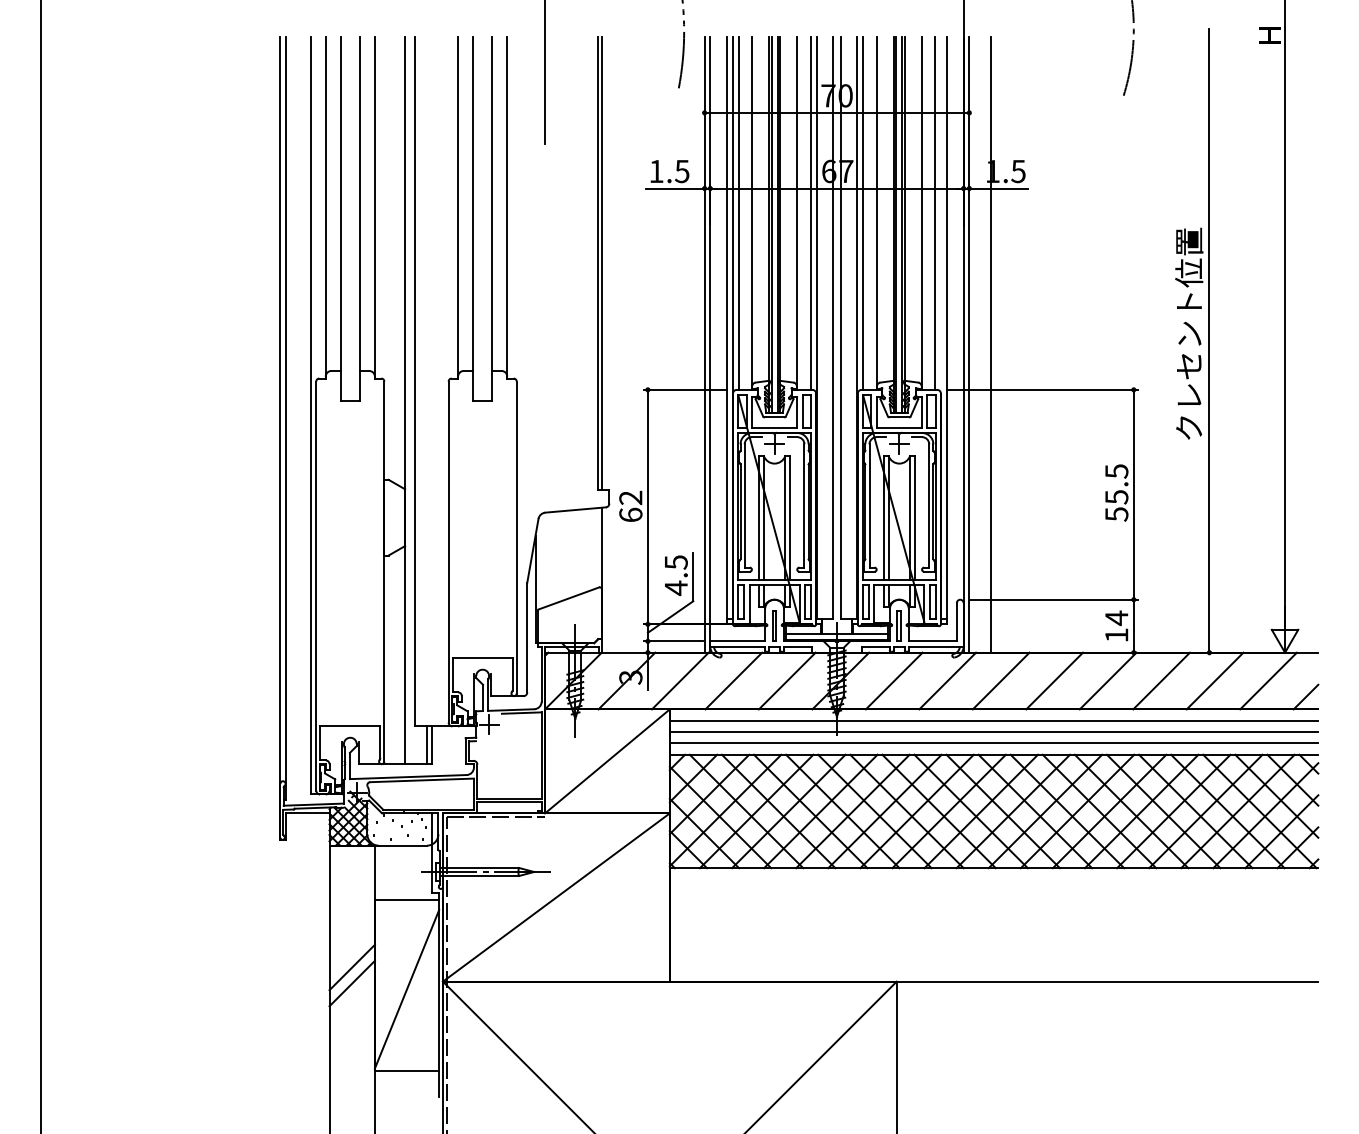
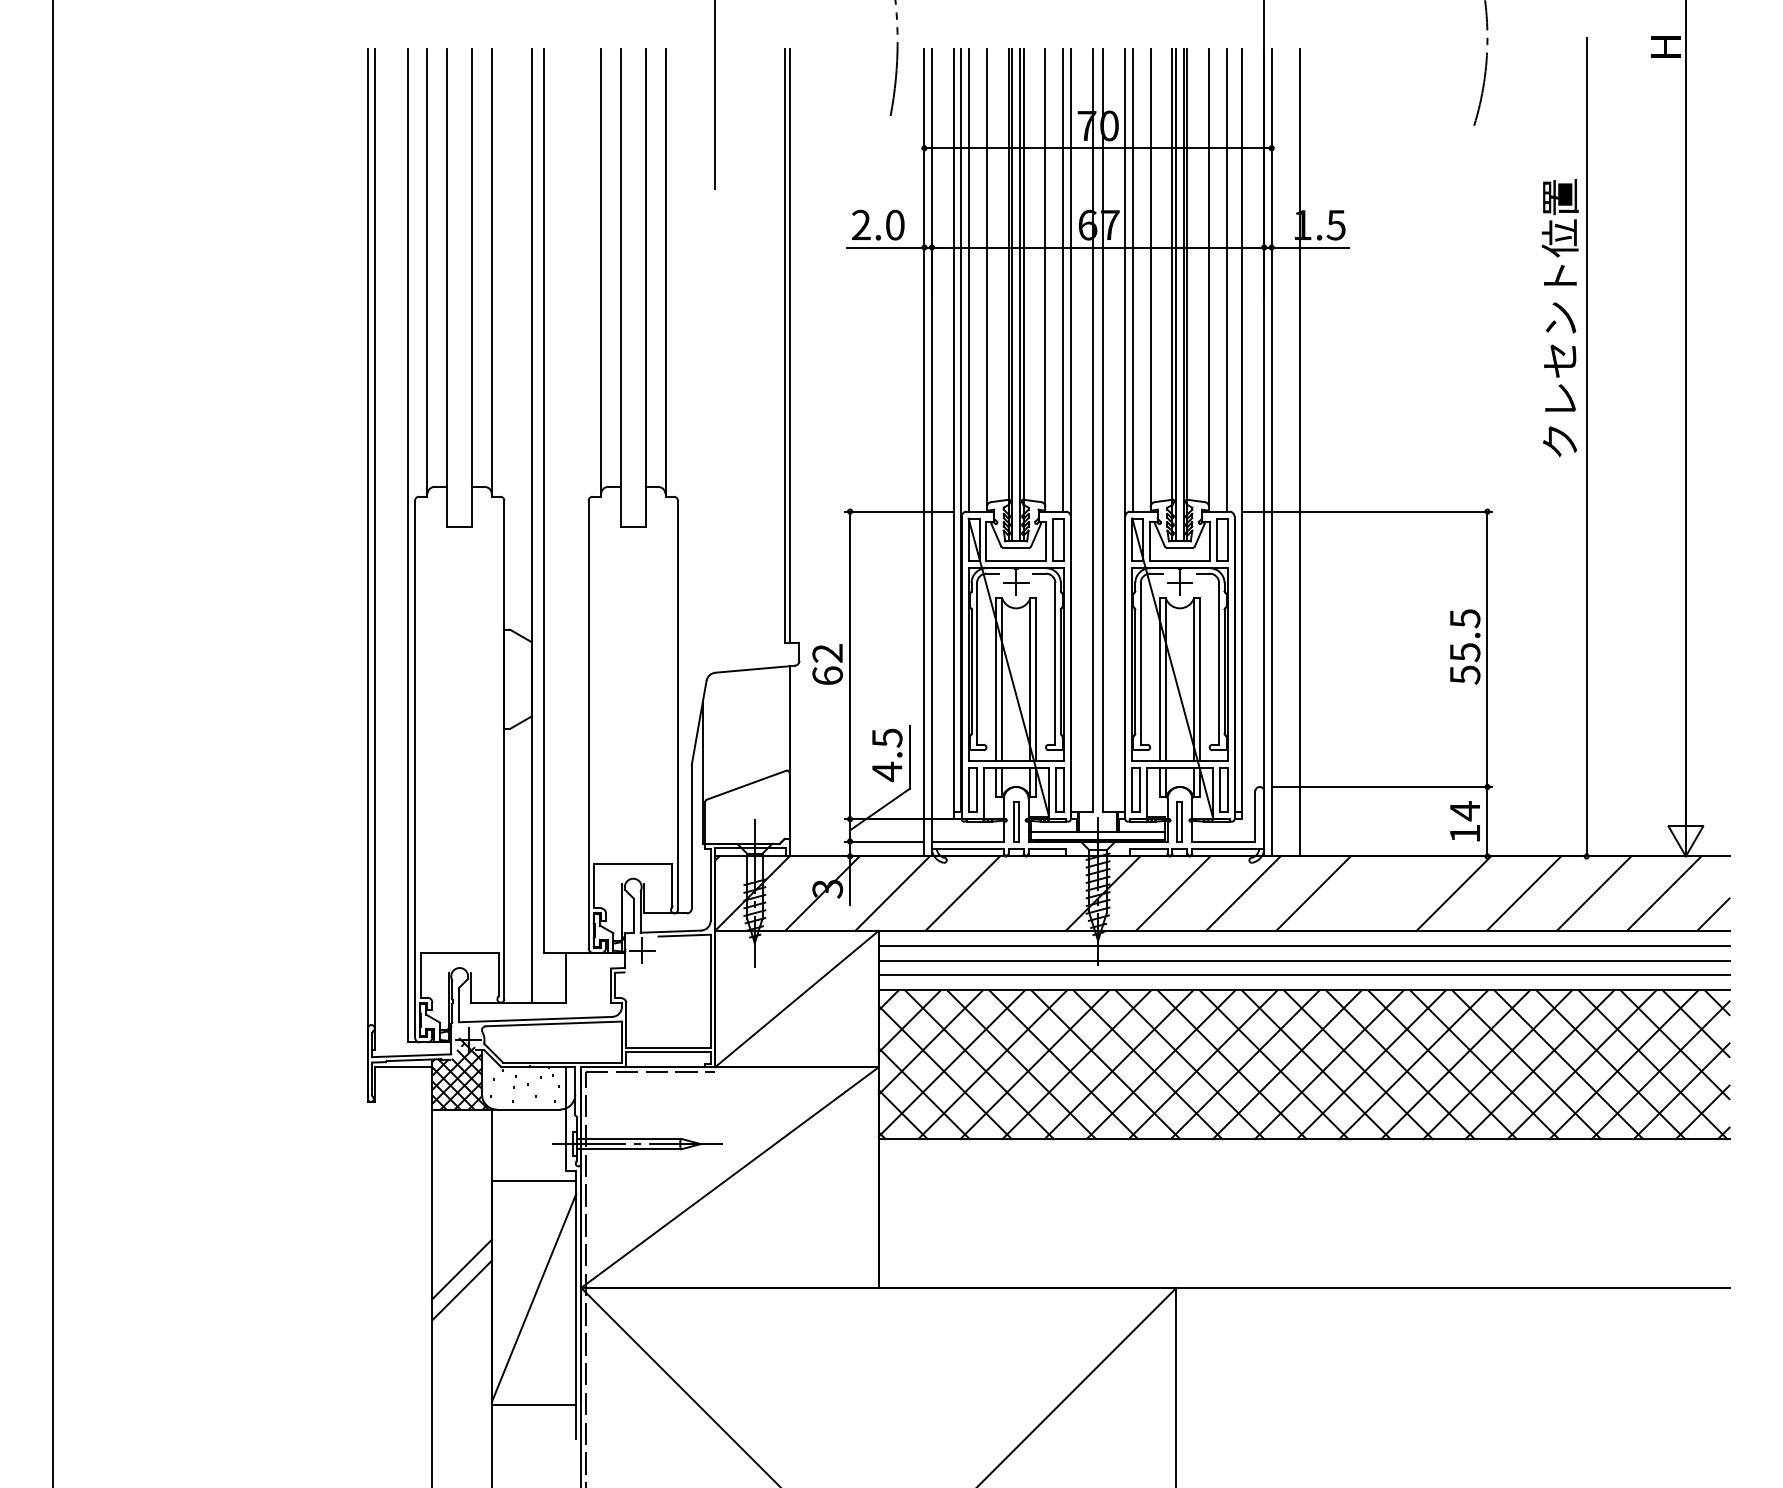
text: (669, 170) -> (878, 224), 1.5 -> 2.0
text: (1188, 334) -> (1559, 318), moved
line: (786, 680) -> (1032, 893), removed
line: (1054, 680) -> (1383, 893), removed
line: (427, 744) -> (560, 977), removed

